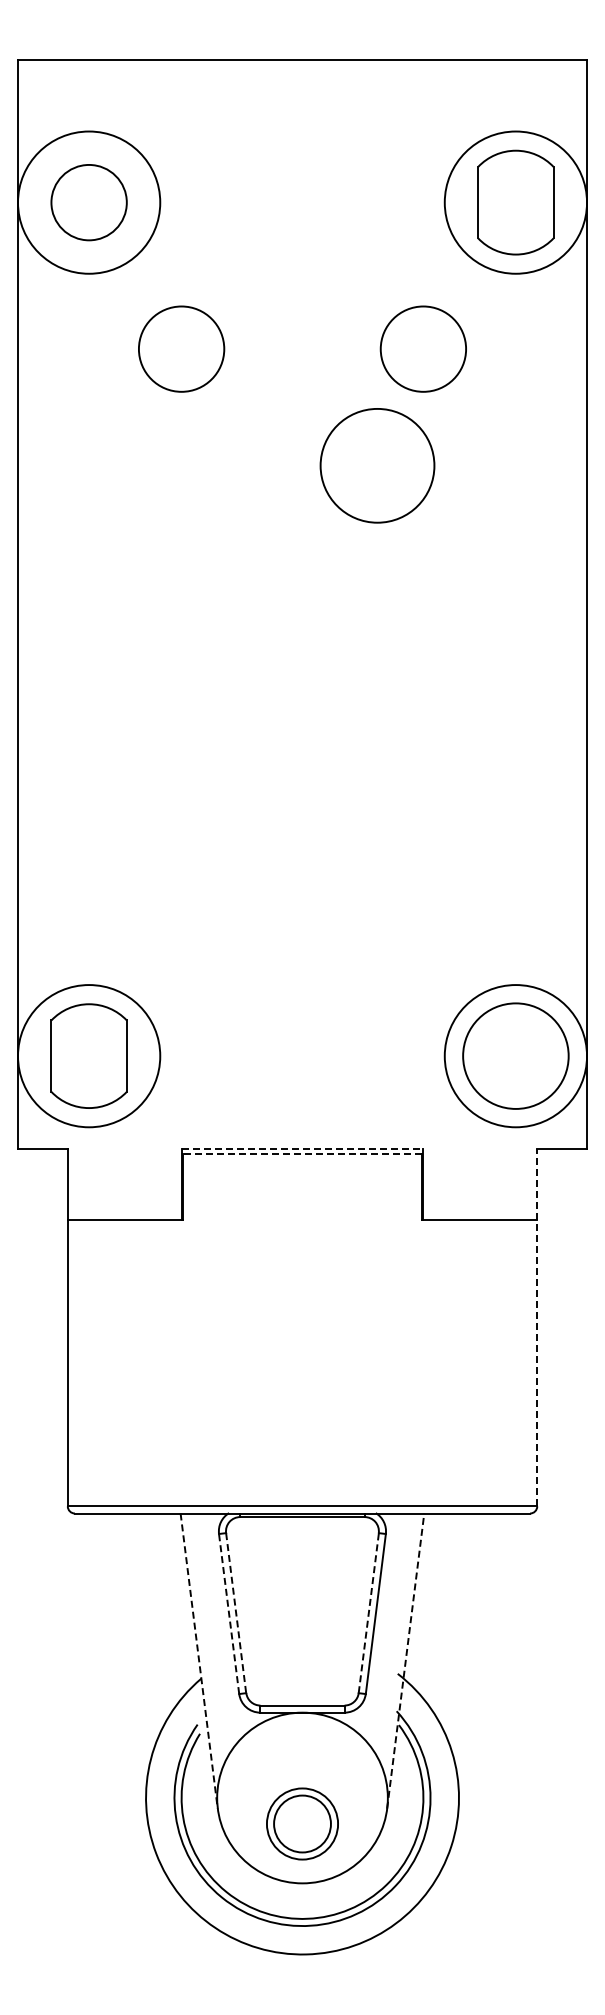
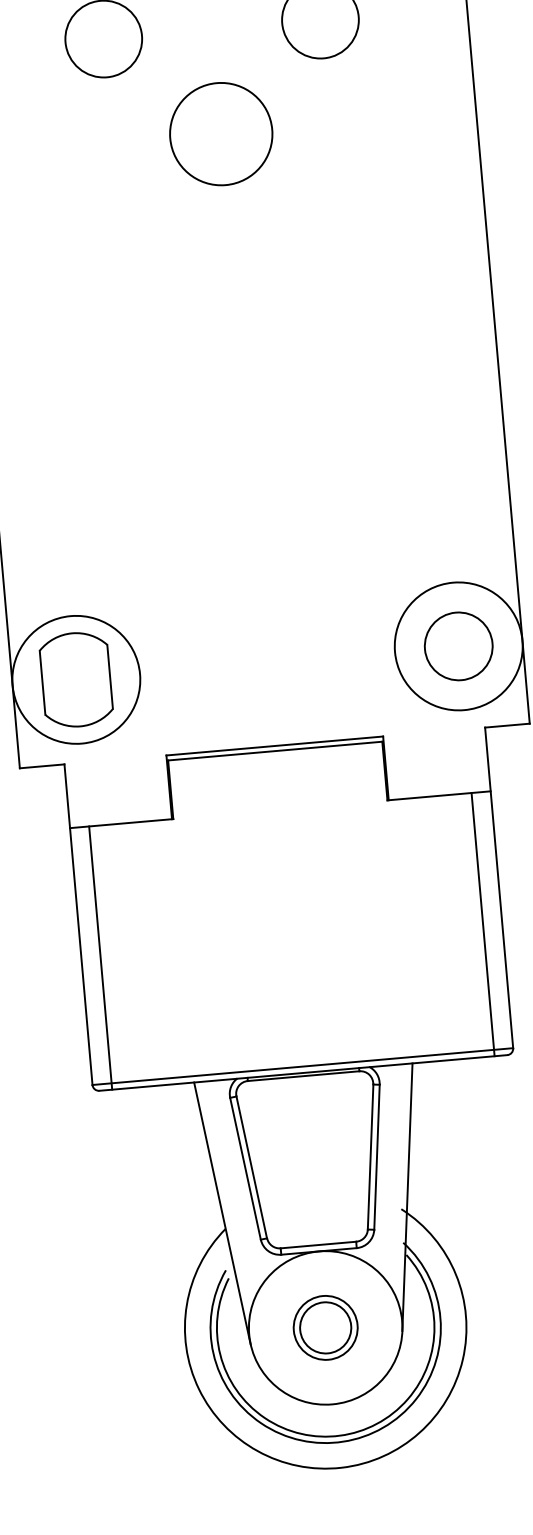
circle: (377, 465) -> (221, 133), moved
circle: (515, 1055) -> (458, 645), size x0.71
line: (302, 1148) -> (274, 745), dashed -> solid
line: (302, 1154) -> (275, 751), dashed -> solid
line: (537, 1327) -> (499, 887), dashed -> solid
line: (89, 1366) -> (100, 957), added
line: (515, 1366) -> (482, 924), added
line: (236, 1613) -> (252, 1167), dashed -> solid
line: (368, 1613) -> (370, 1157), dashed -> solid
line: (229, 1614) -> (245, 1169), dashed -> solid
line: (199, 1661) -> (222, 1213), dashed -> solid
line: (405, 1661) -> (407, 1197), dashed -> solid
part: (302, 1823) -> (325, 1327), moved

